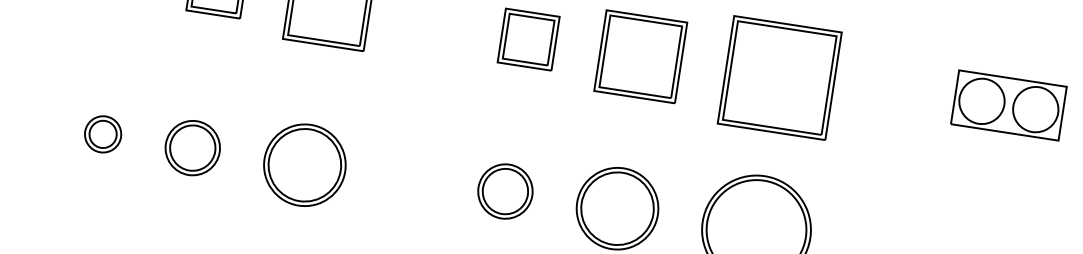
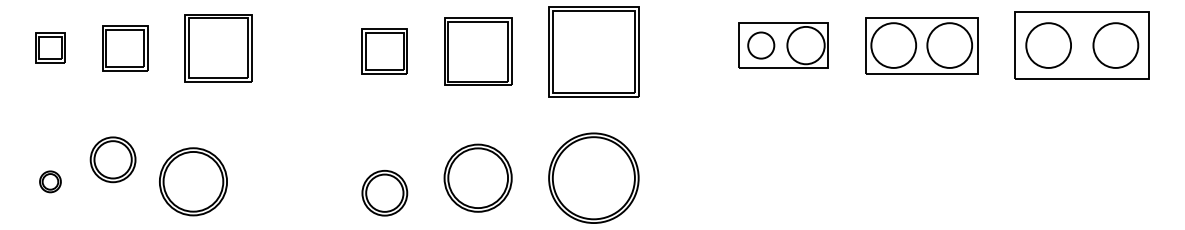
circle: (981, 101) -> (760, 45), size x0.7
part: (103, 134) -> (50, 181), size x0.7
part: (192, 147) -> (112, 159), moved
part: (305, 164) -> (193, 181), moved
part: (504, 191) -> (384, 193), moved

